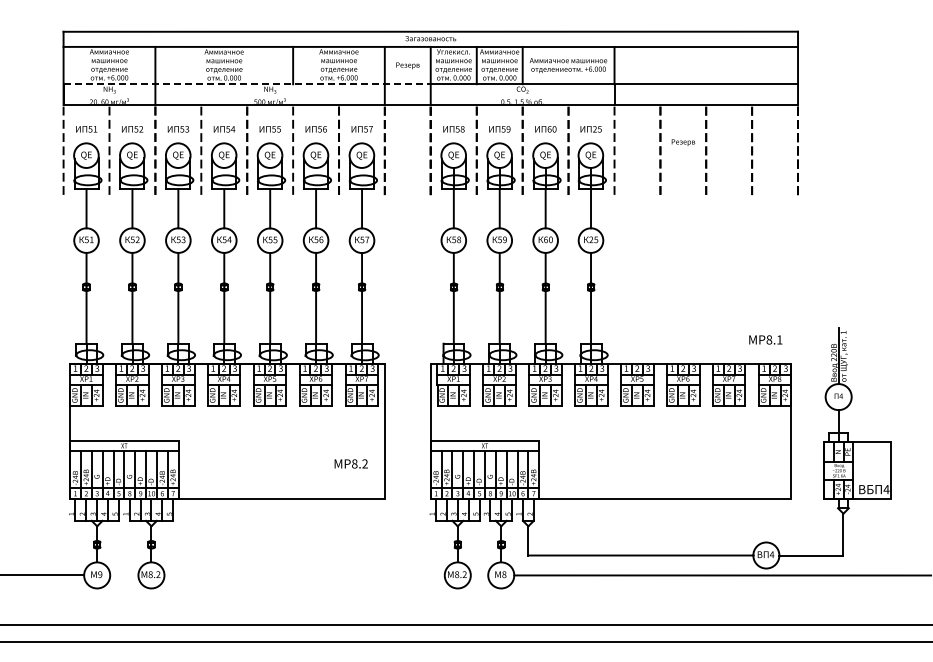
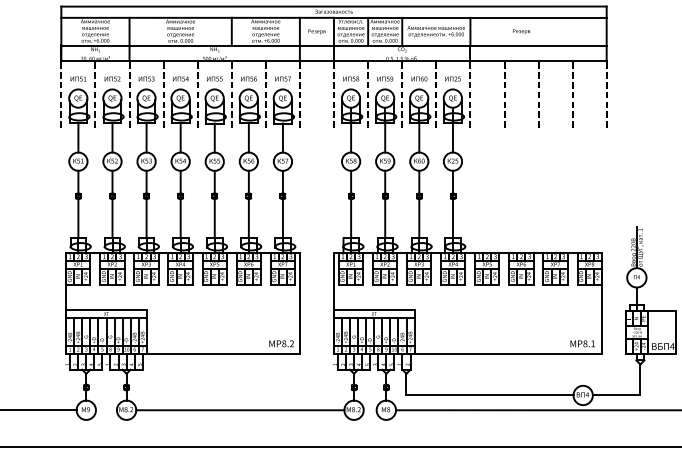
line: (247, 84) -> (197, 45), dashed -> solid
text: (683, 142) -> (521, 31), moved
text: (765, 339) -> (582, 343), moved
text: (350, 463) -> (281, 343), moved
line: (304, 575) -> (240, 410), added

